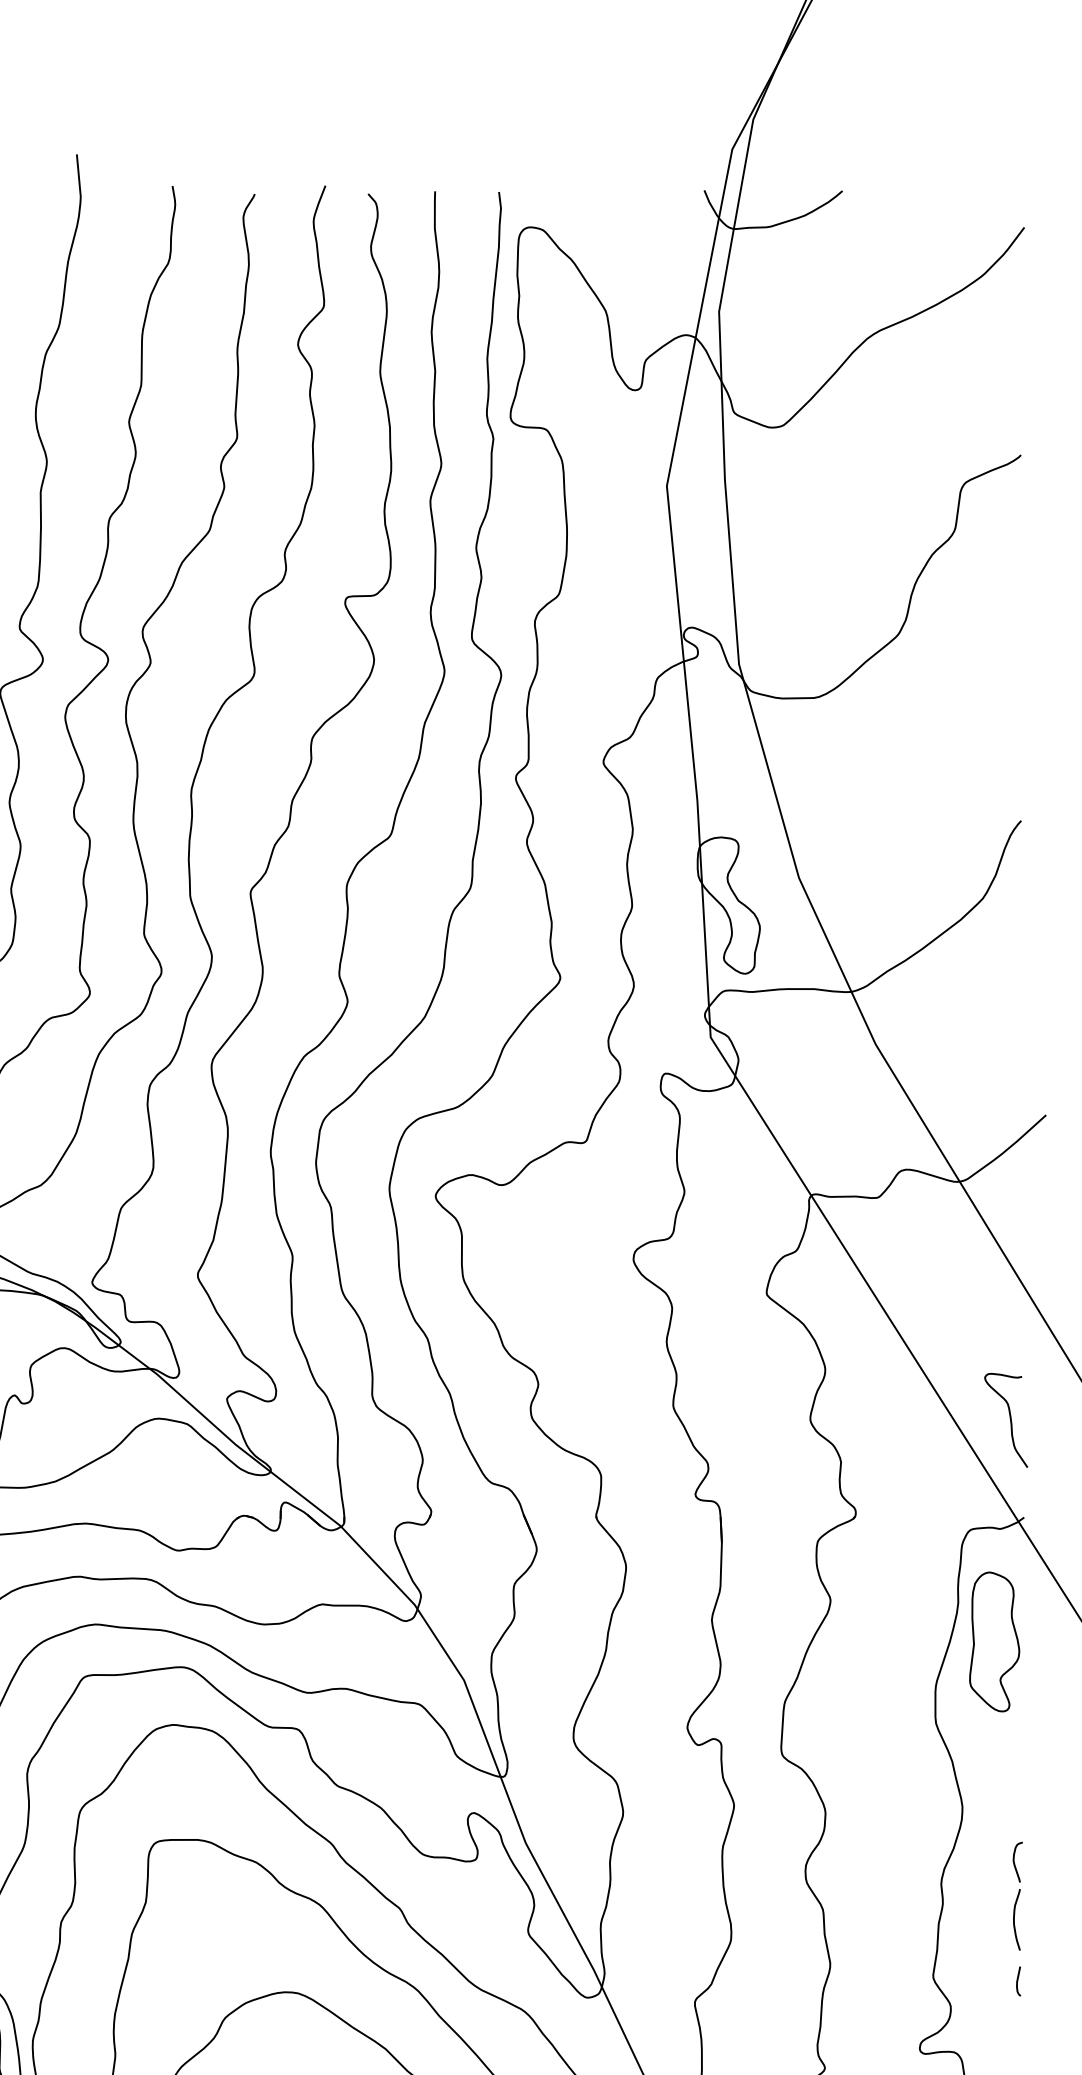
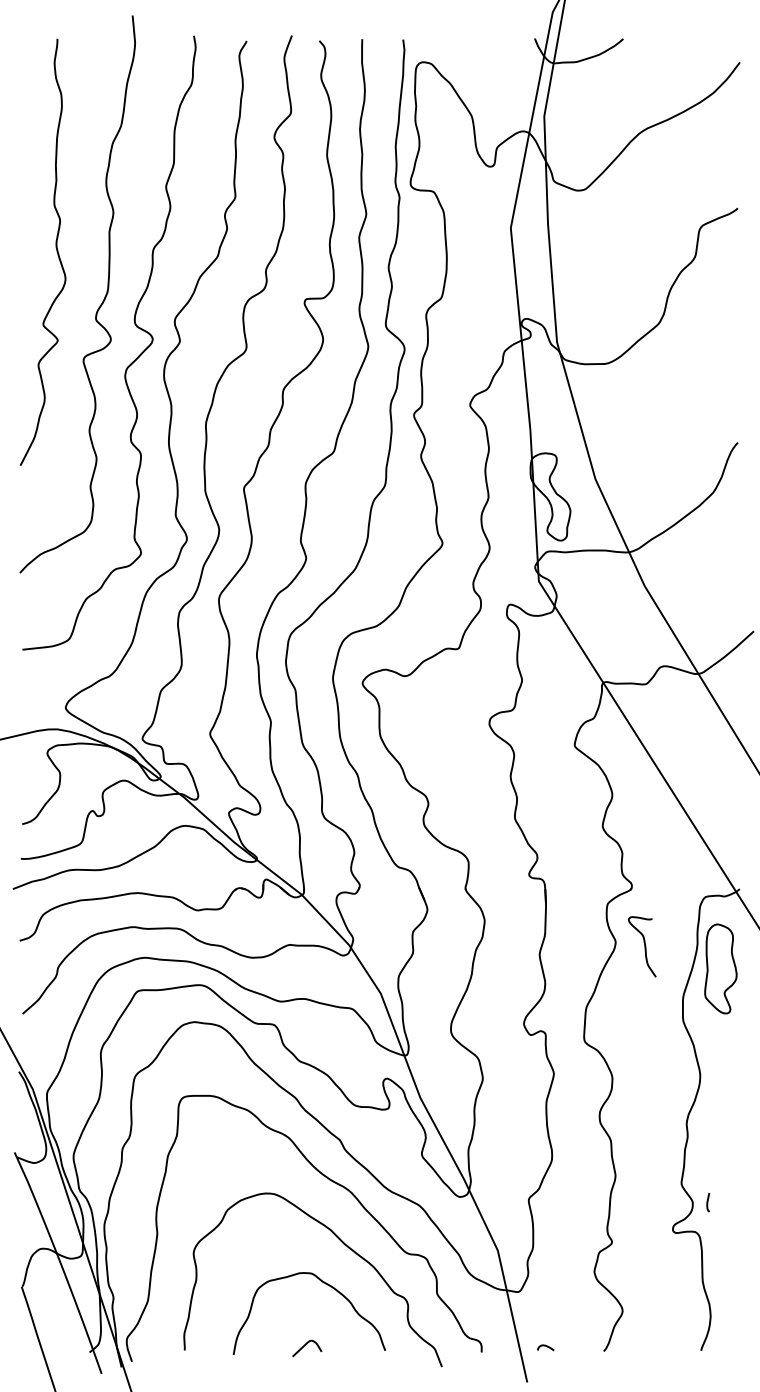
curve: (1009, 1419) -> (644, 946), moved
part: (1017, 1895) -> (735, 1131), removed
line: (1018, 1981) -> (708, 1202), moved

